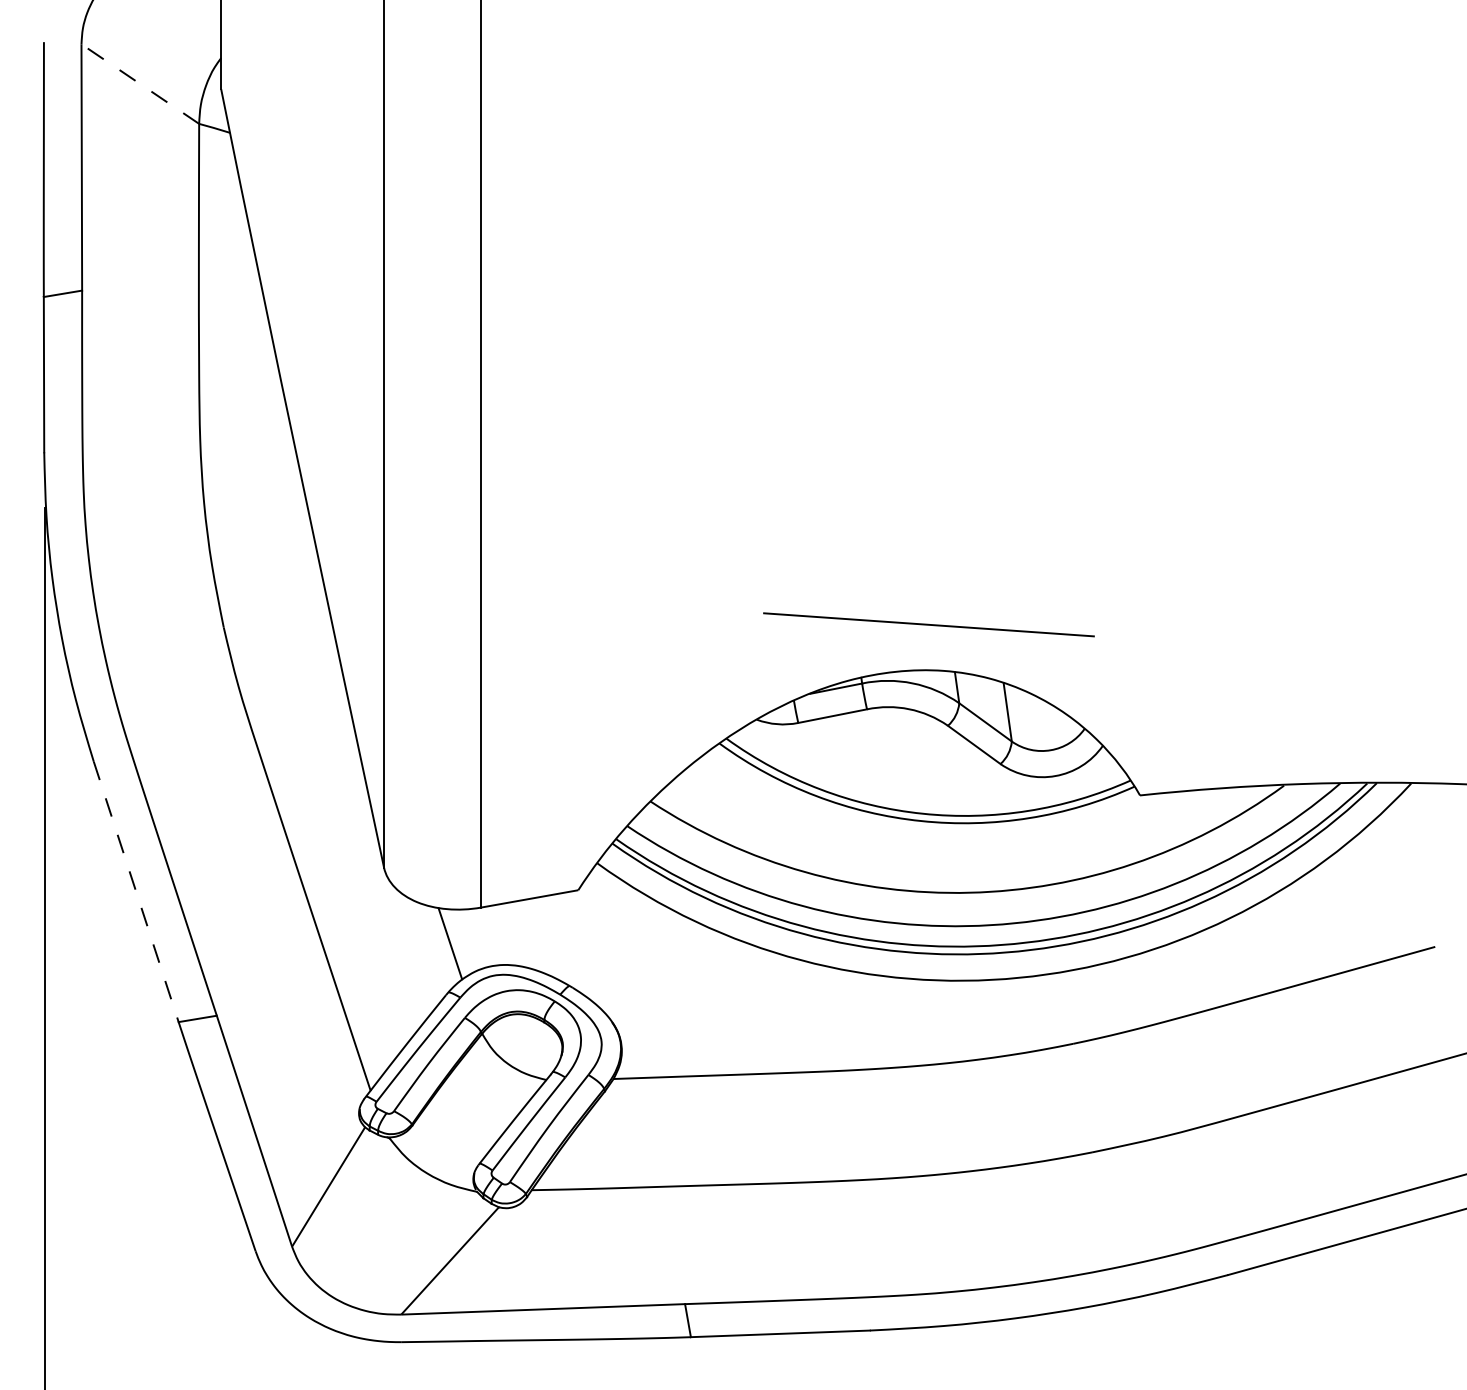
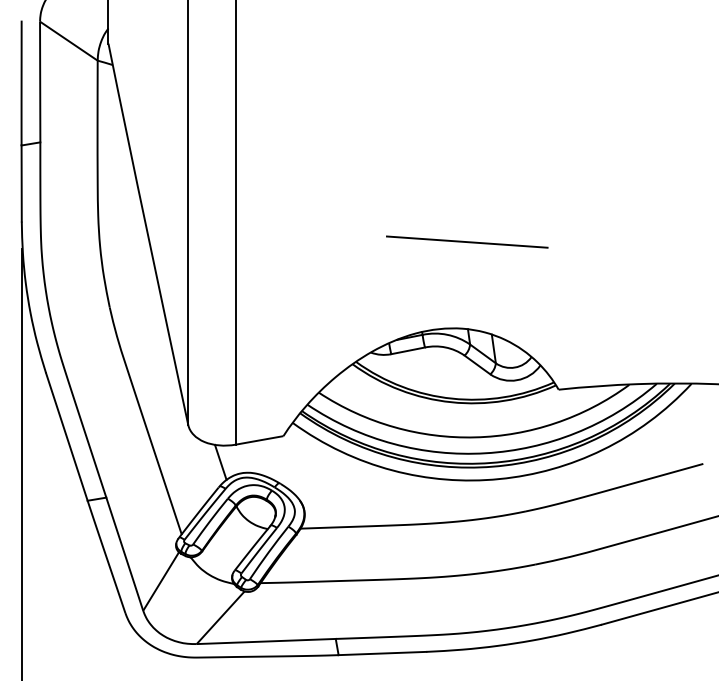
line: (139, 84) -> (68, 41), dashed -> solid
line: (929, 623) -> (467, 241), moved
line: (137, 892) -> (67, 437), dashed -> solid

